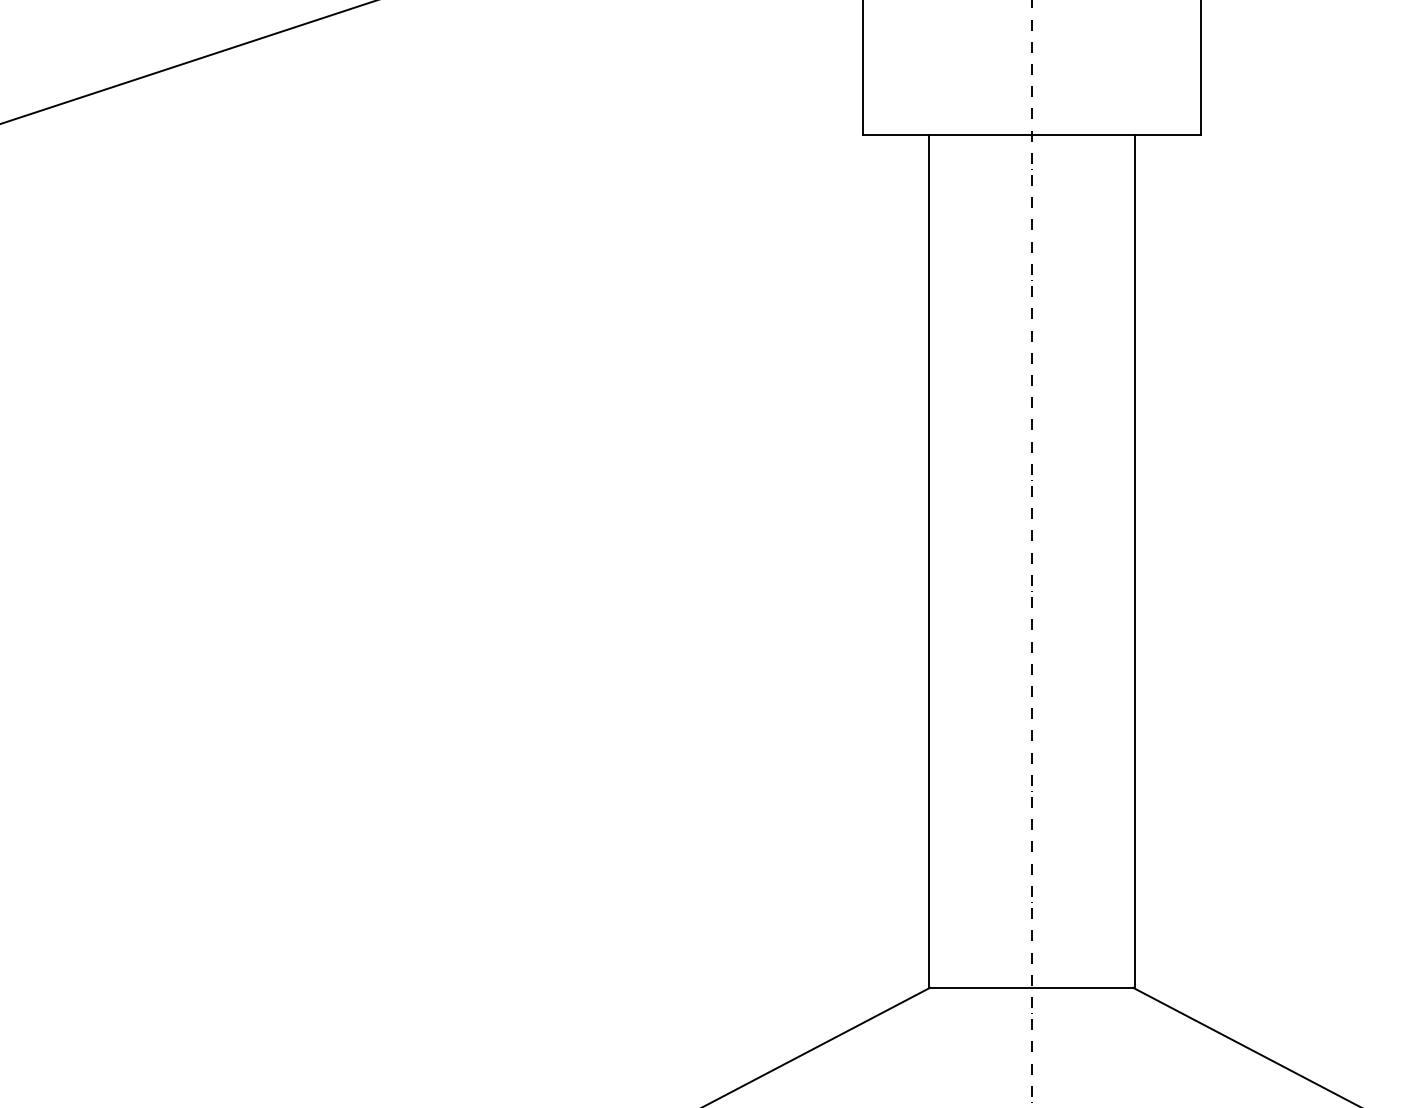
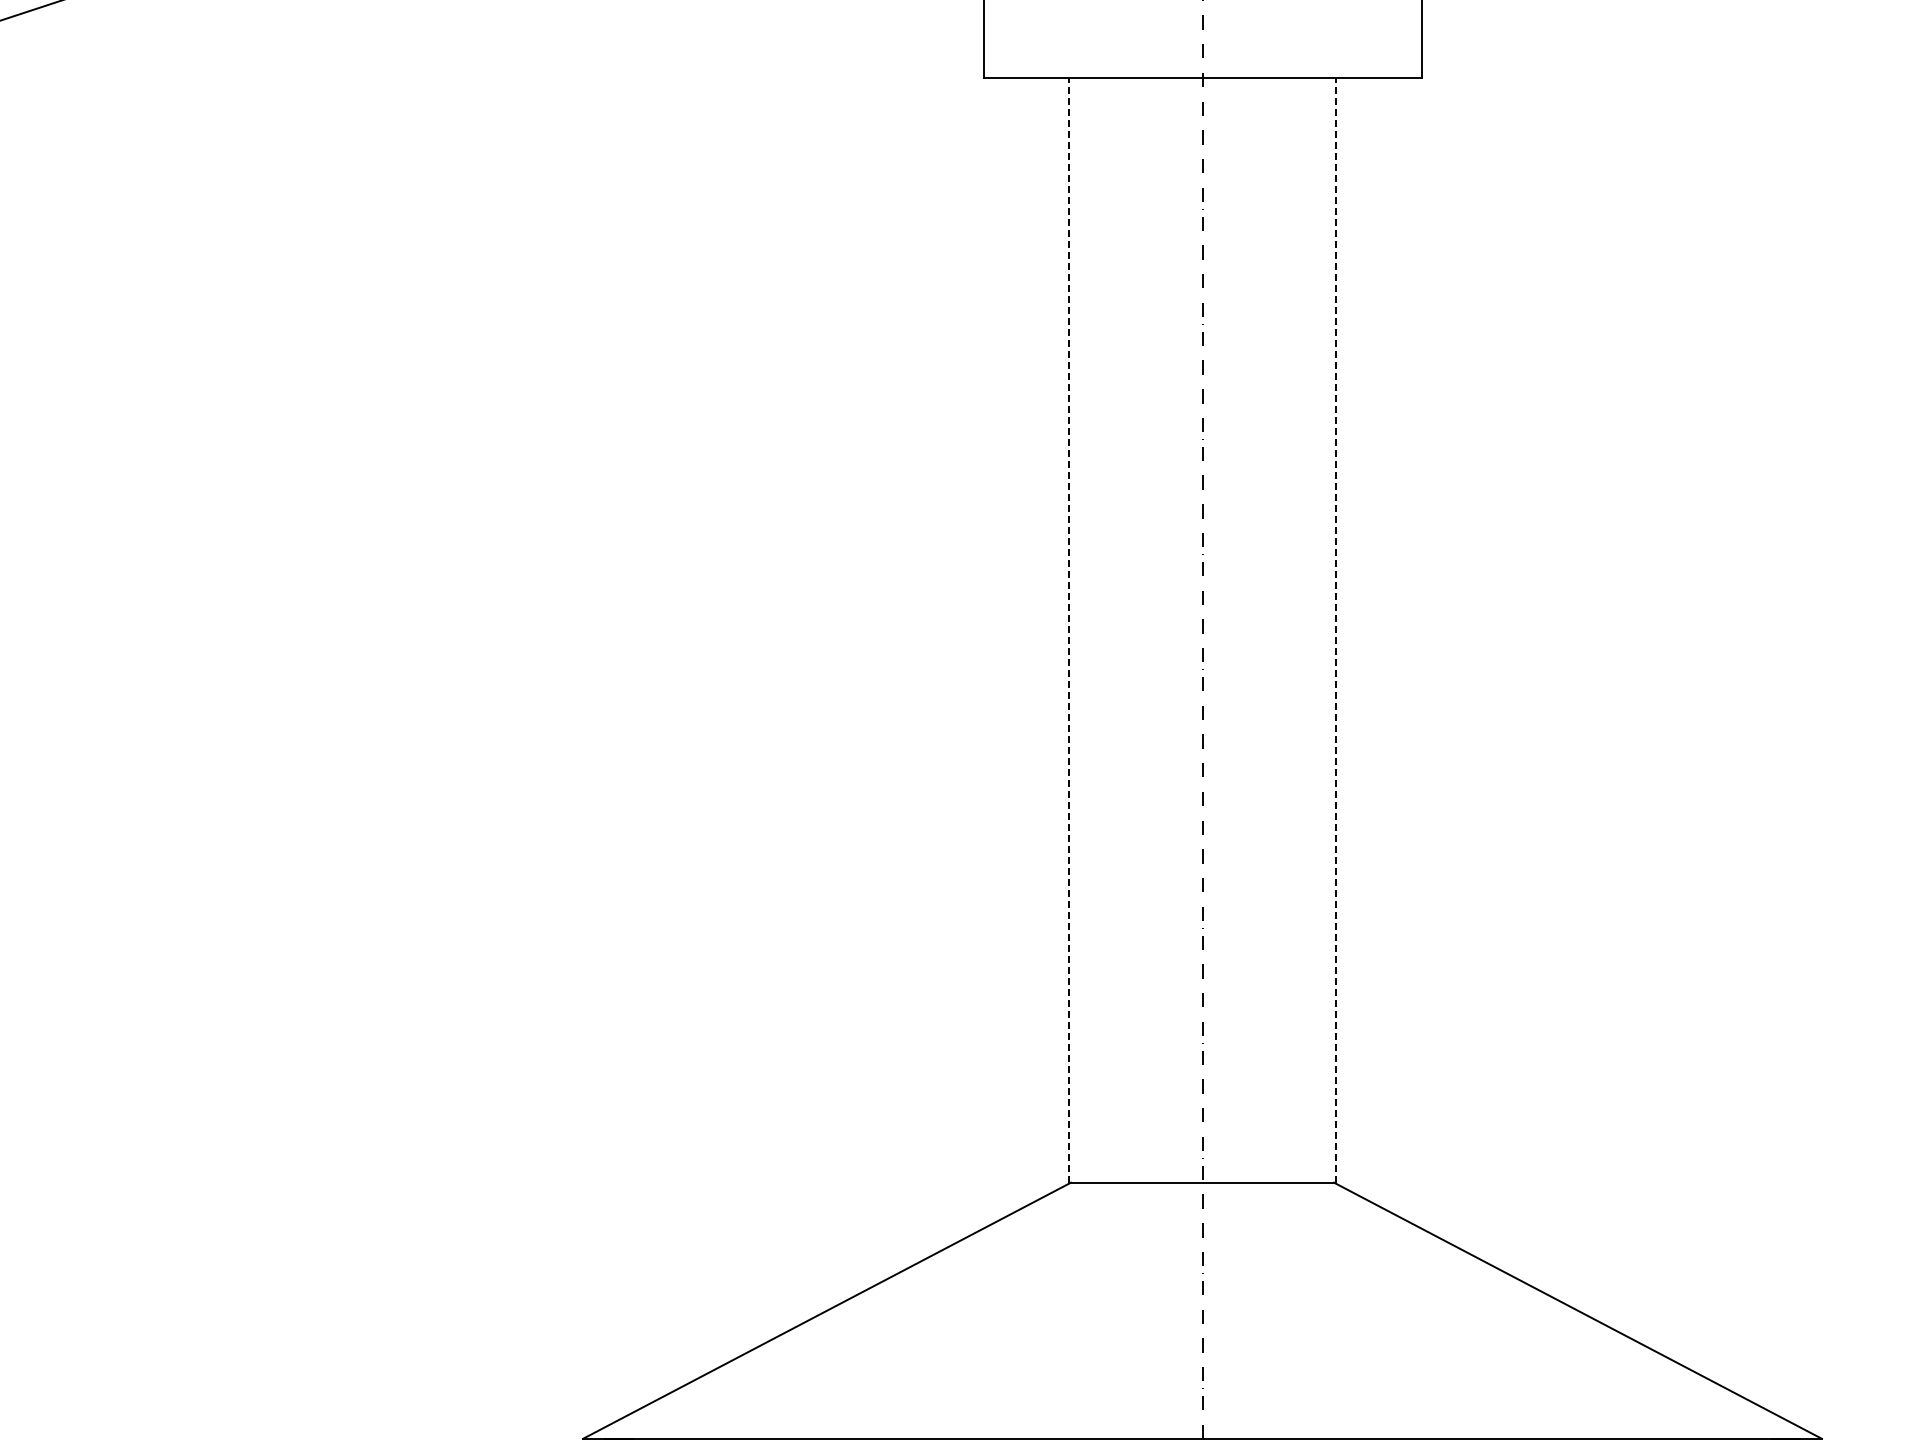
line: (928, 560) -> (1069, 629), solid -> dashed
line: (1134, 560) -> (1335, 629), solid -> dashed

